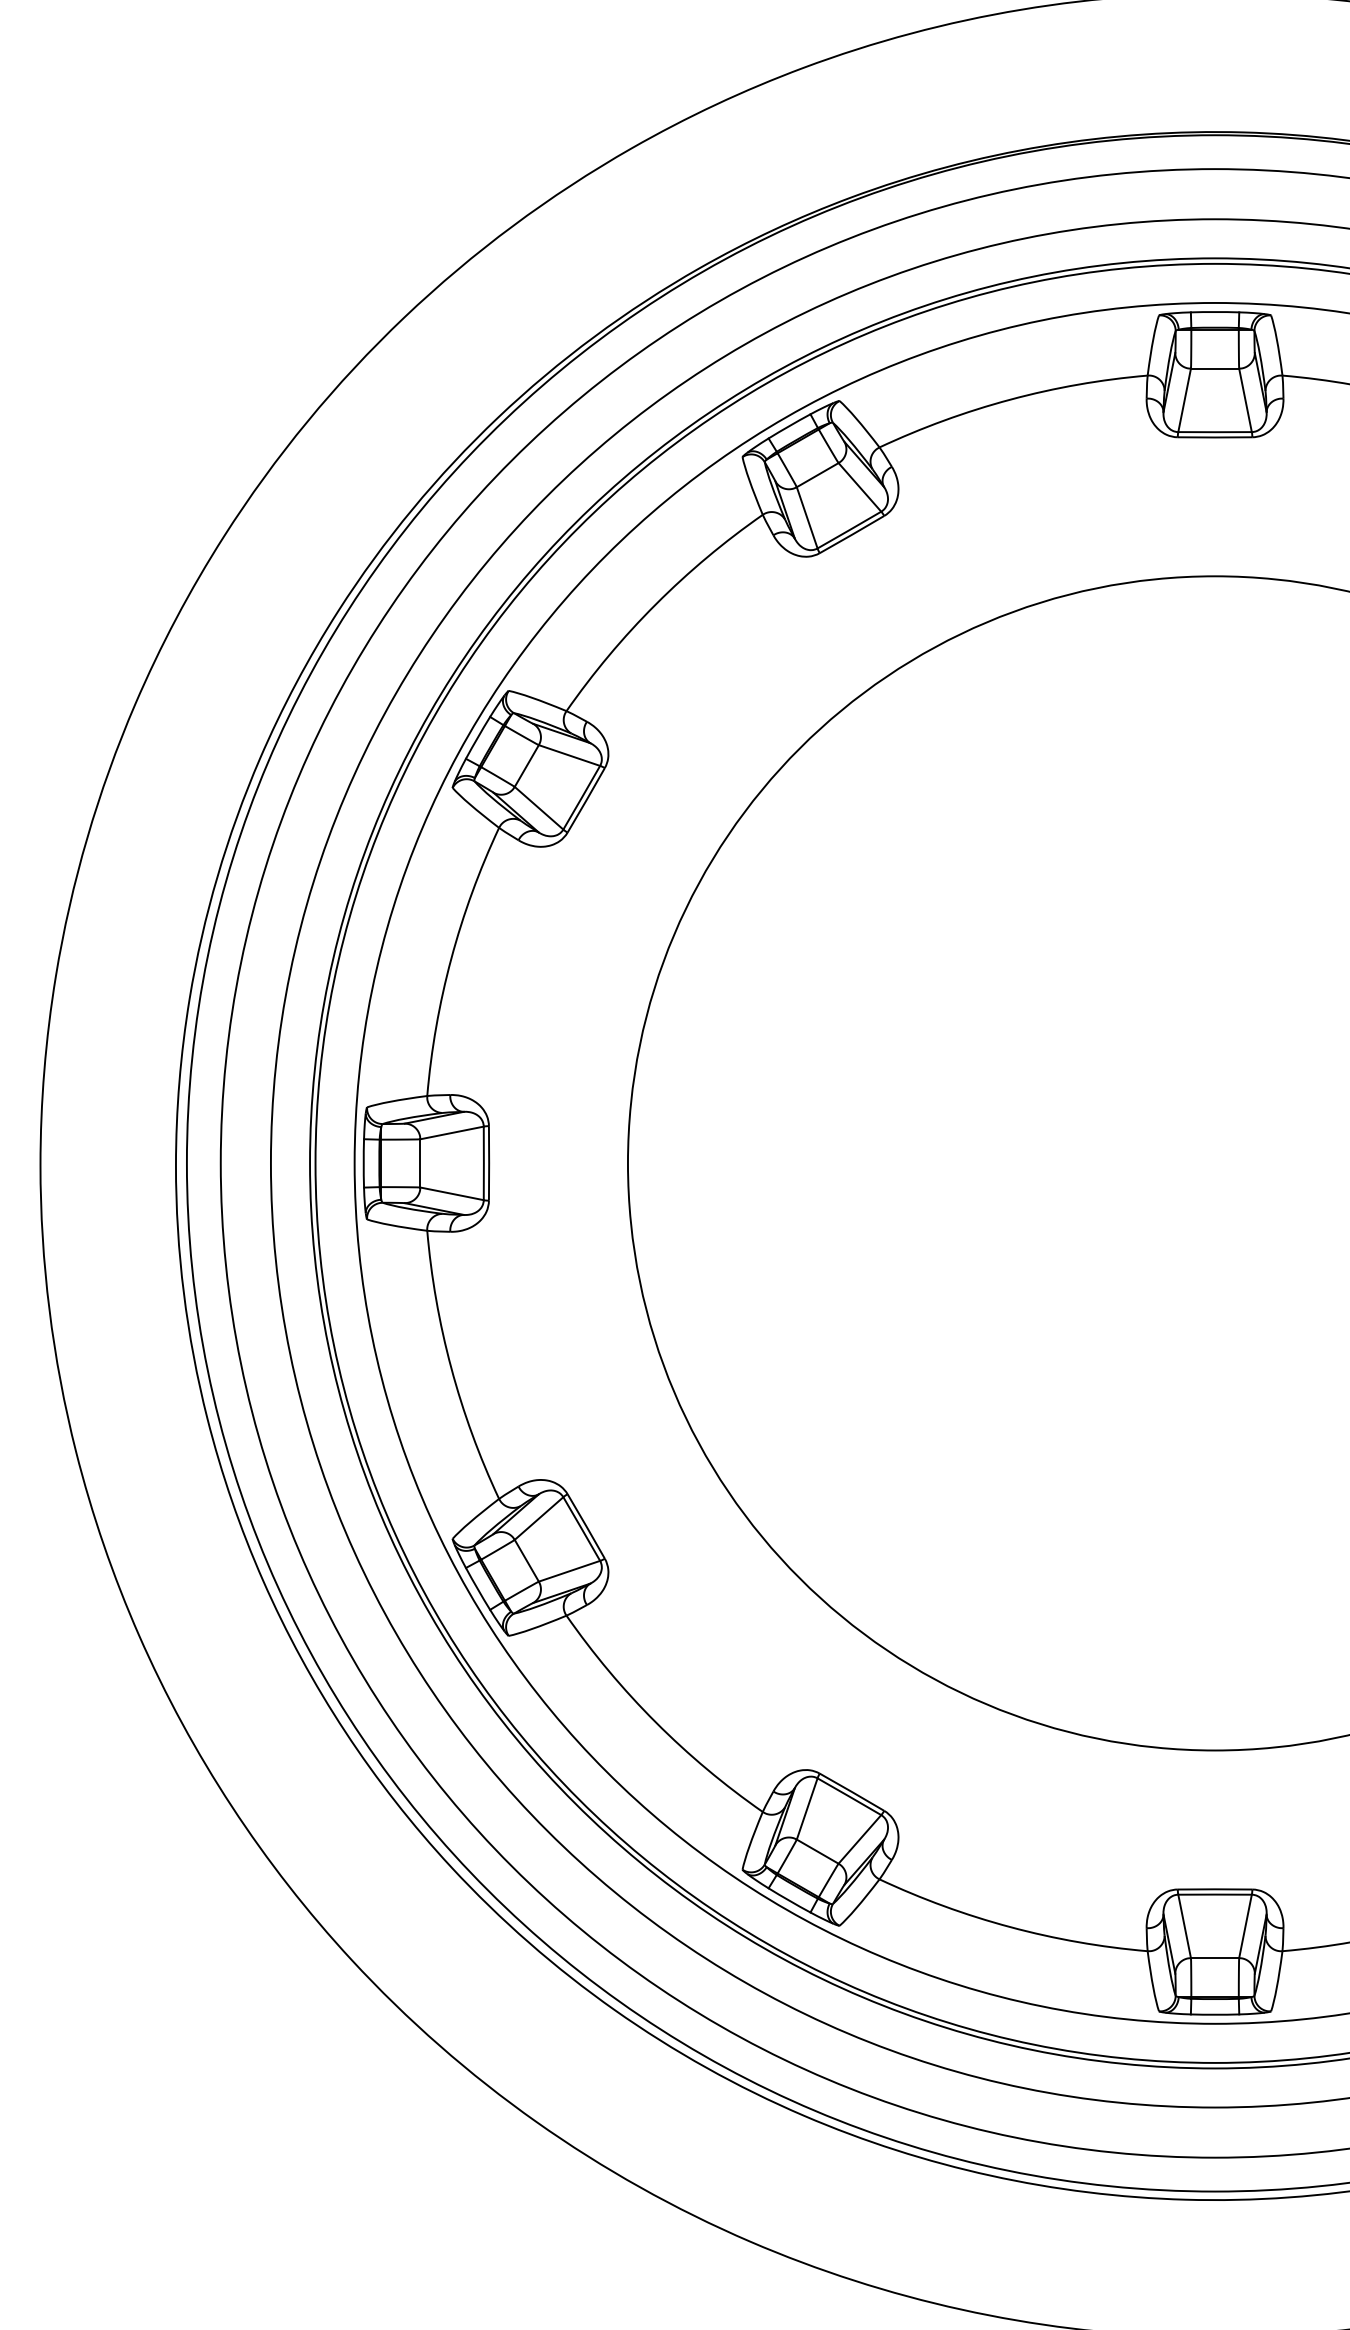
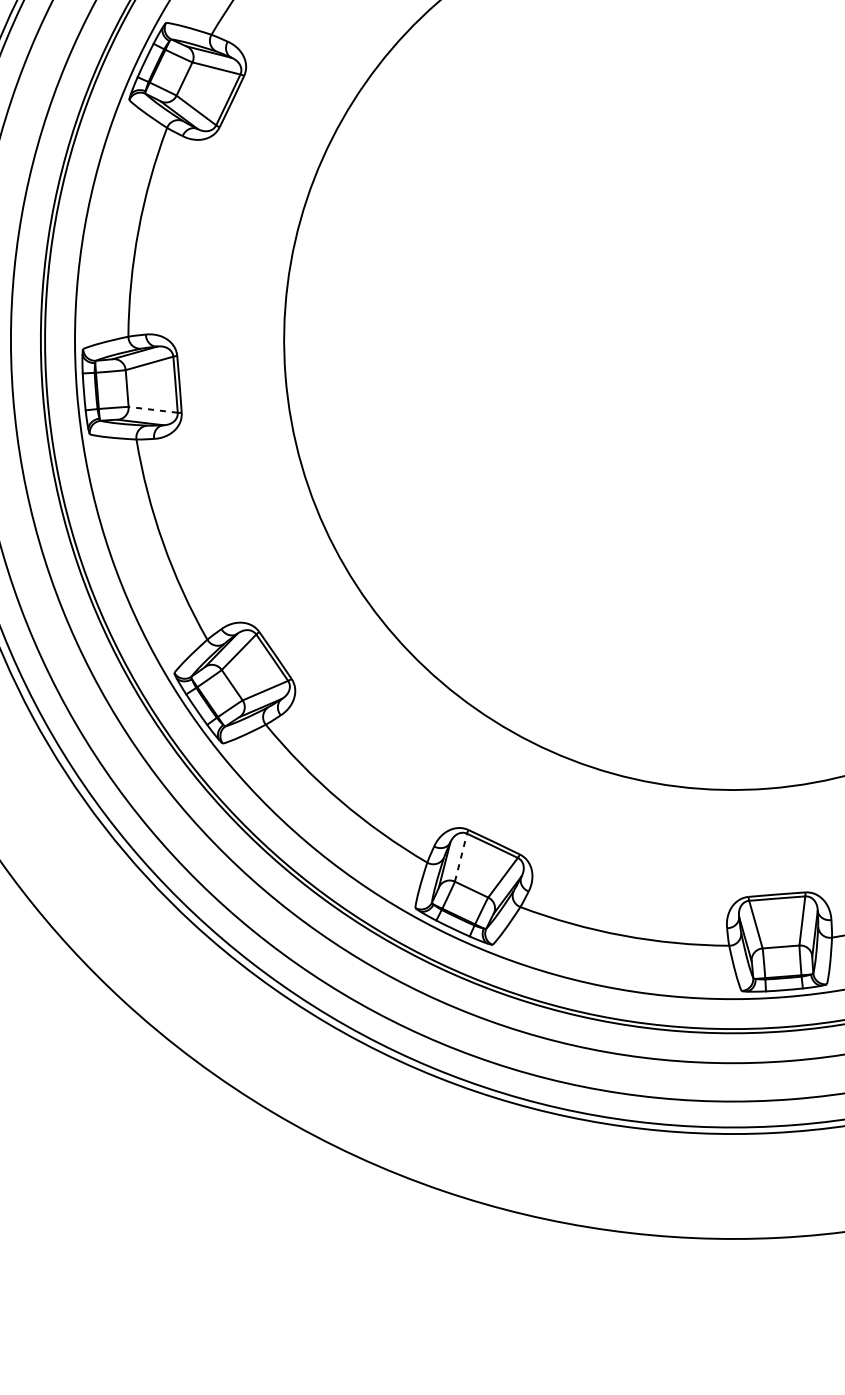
line: (451, 1193) -> (152, 409), solid -> dashed
line: (807, 1808) -> (461, 857), solid -> dashed

